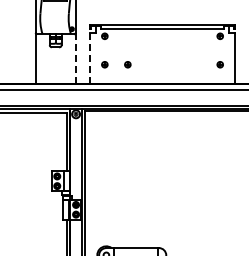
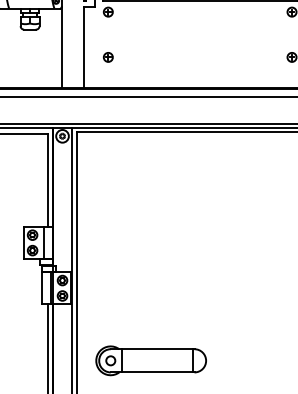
line: (75, 58) -> (61, 47), dashed -> solid
line: (89, 58) -> (83, 47), dashed -> solid
part: (127, 64) -> (144, 57), removed

